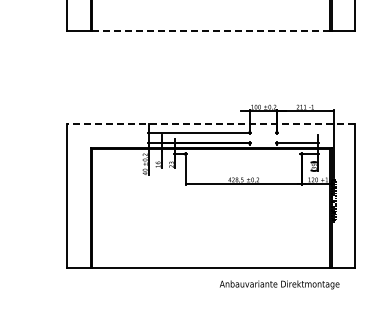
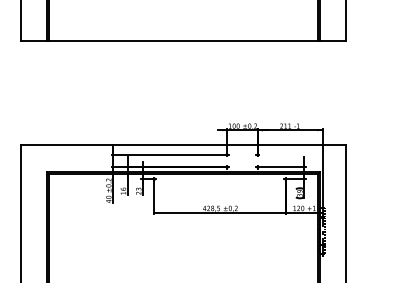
line: (210, 31) -> (182, 40), dashed -> solid
line: (210, 124) -> (182, 145), dashed -> solid

